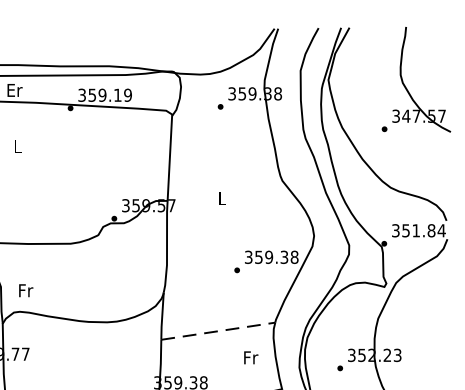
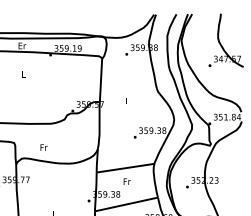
text: (25, 290) -> (43, 147), moved
line: (220, 331) -> (126, 168), dashed -> solid
text: (249, 357) -> (126, 181), moved

